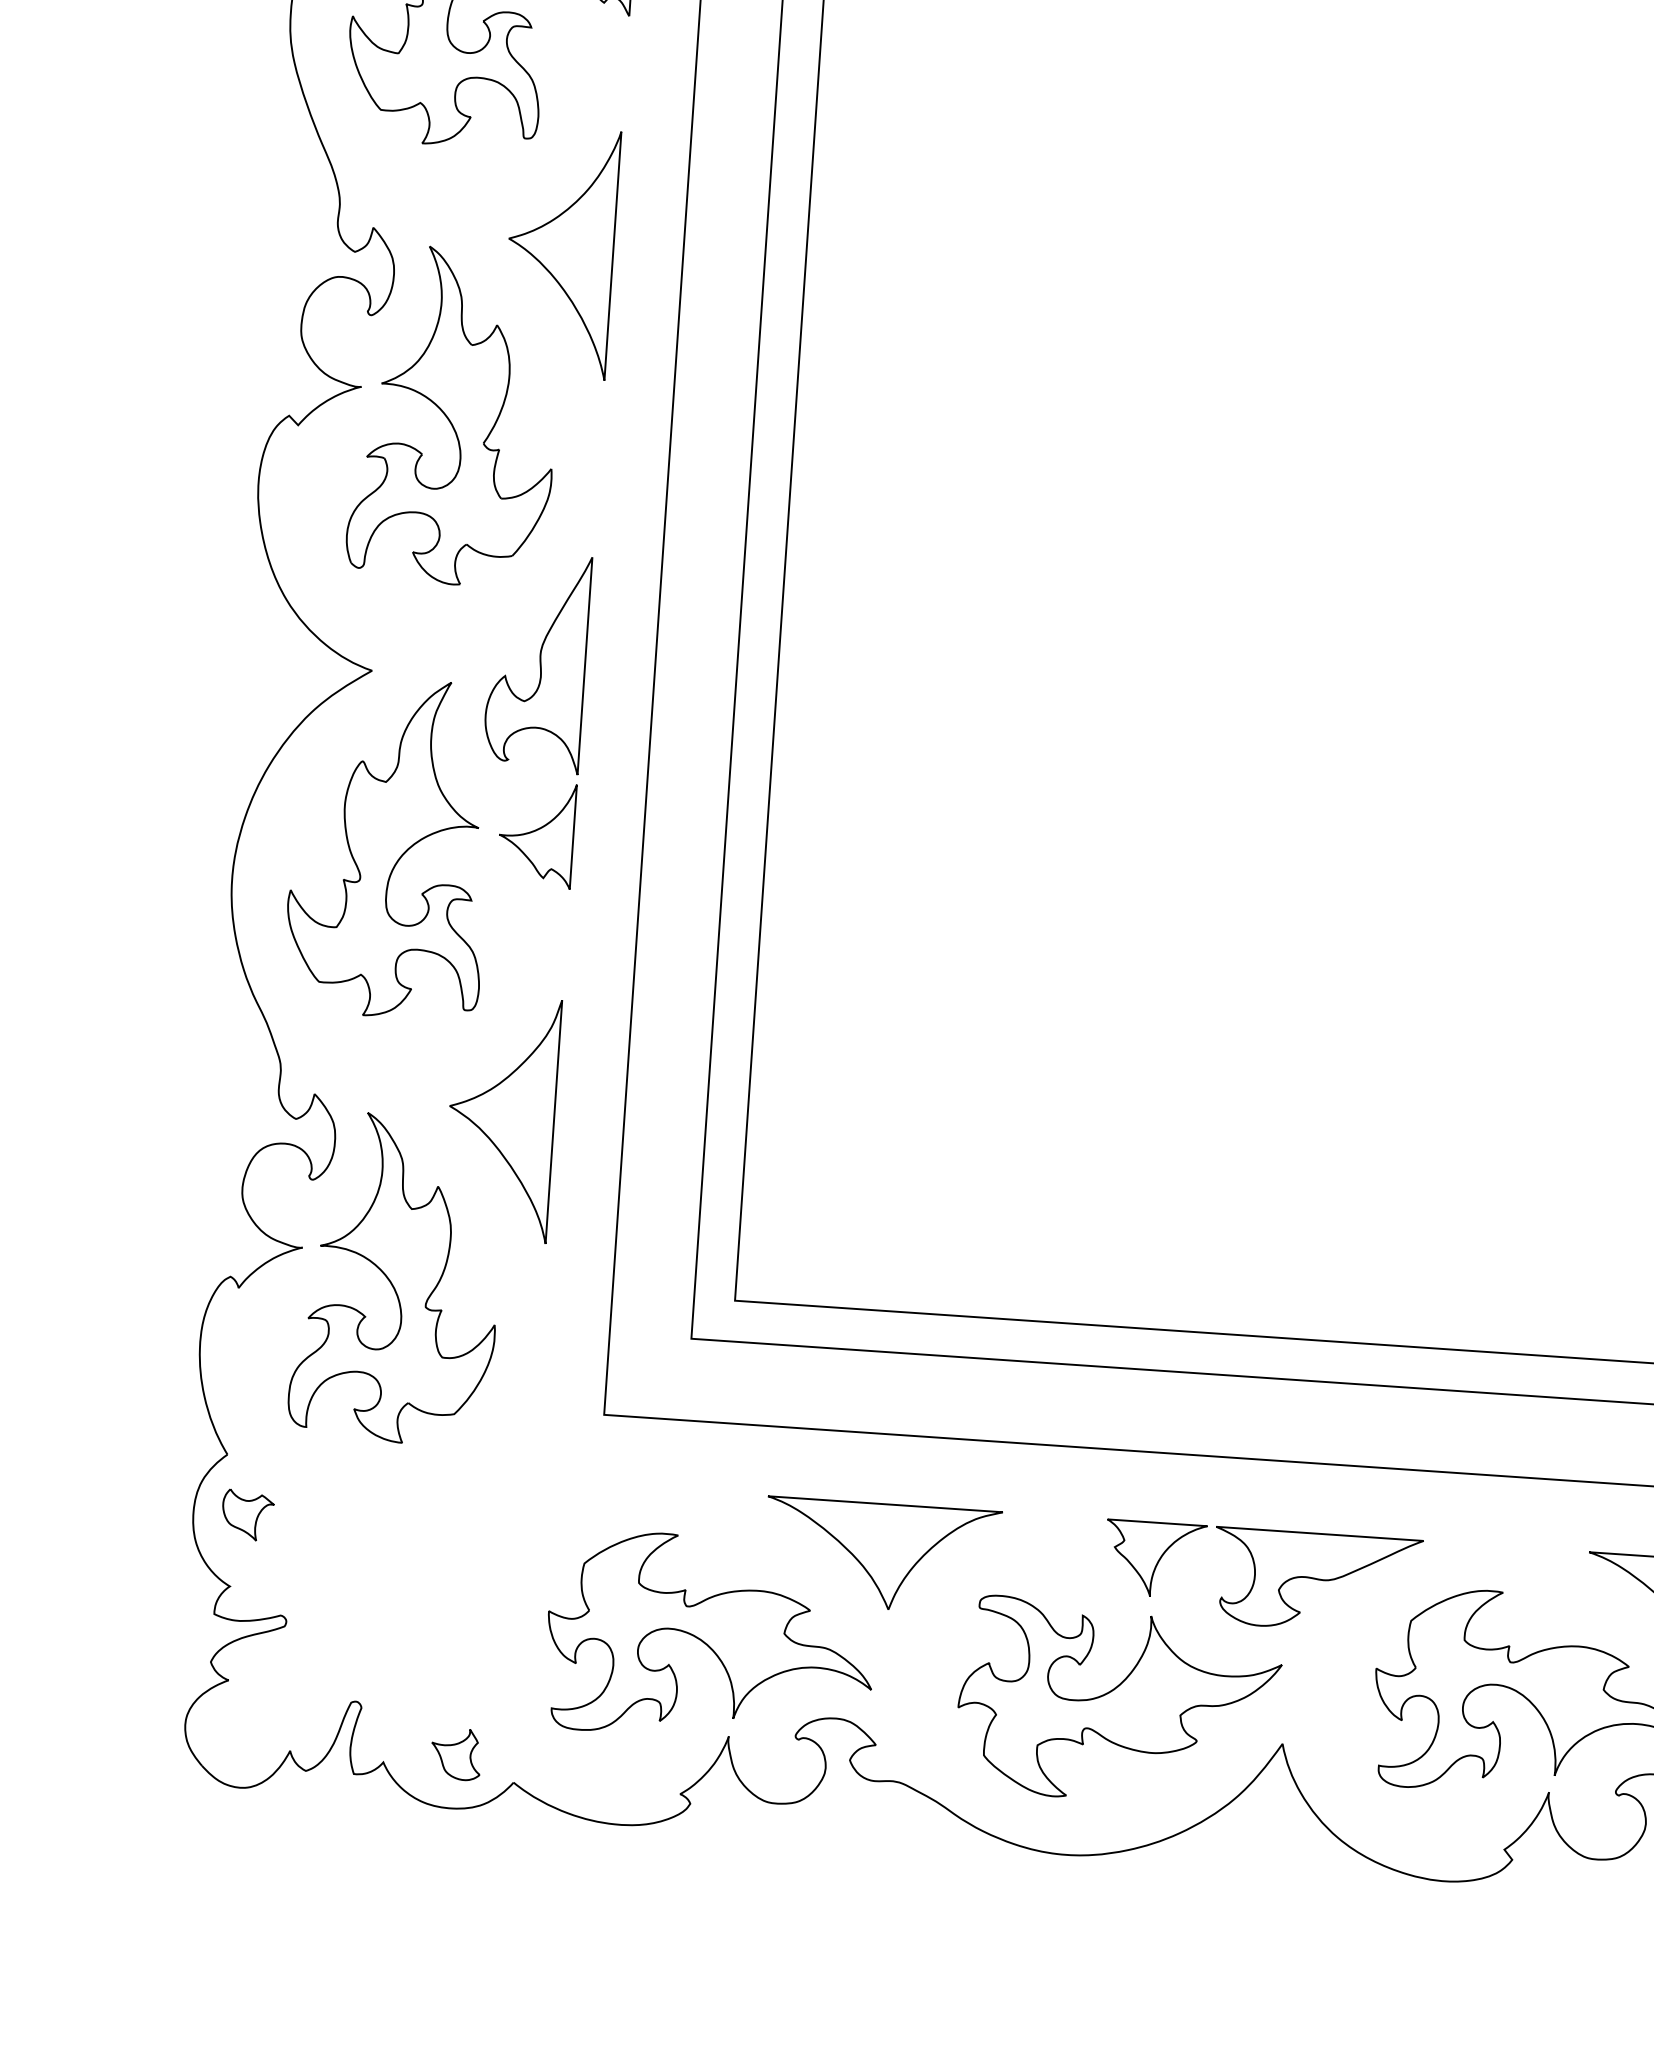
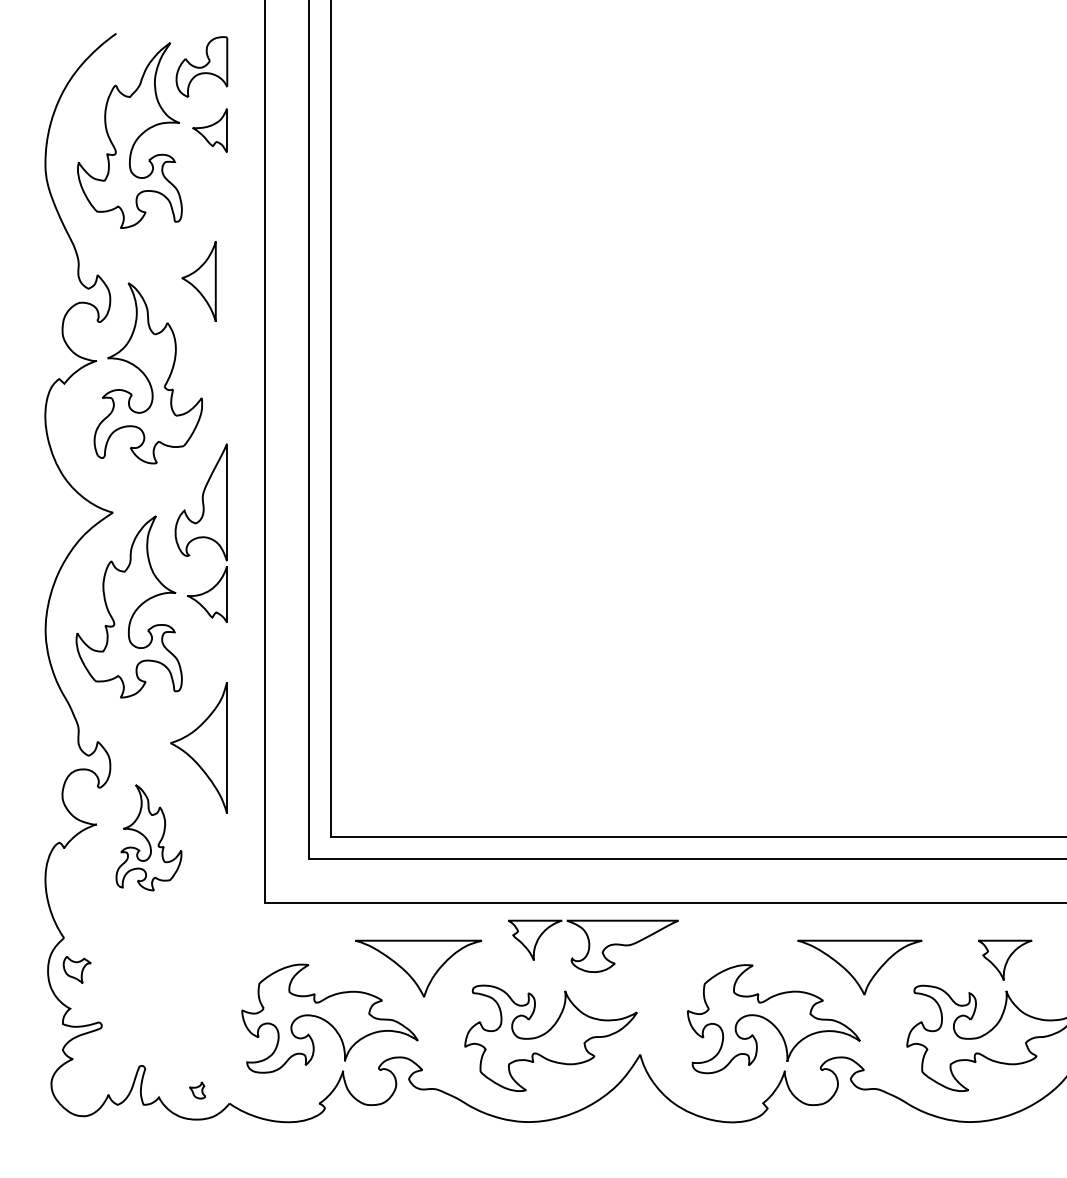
part: (560, 252) -> (198, 281), size x0.6
part: (396, 1278) -> (148, 837), size x0.6
part: (1262, 1576) -> (593, 945), moved
part: (455, 1754) -> (197, 1090), size x0.6

